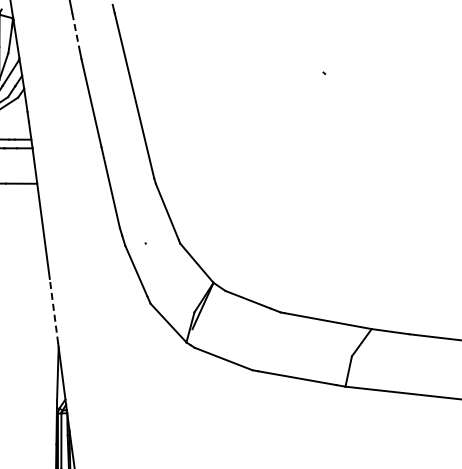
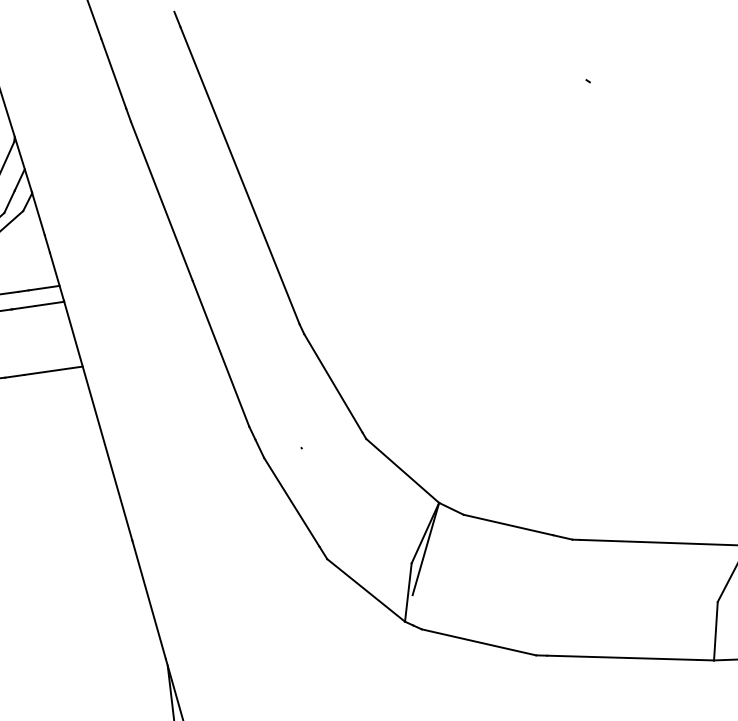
line: (76, 32) -> (114, 73), dashed -> solid
line: (54, 311) -> (150, 600), dashed -> solid

